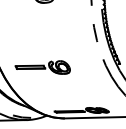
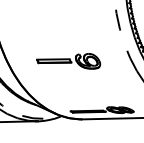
part: (42, 67) -> (68, 61), moved

